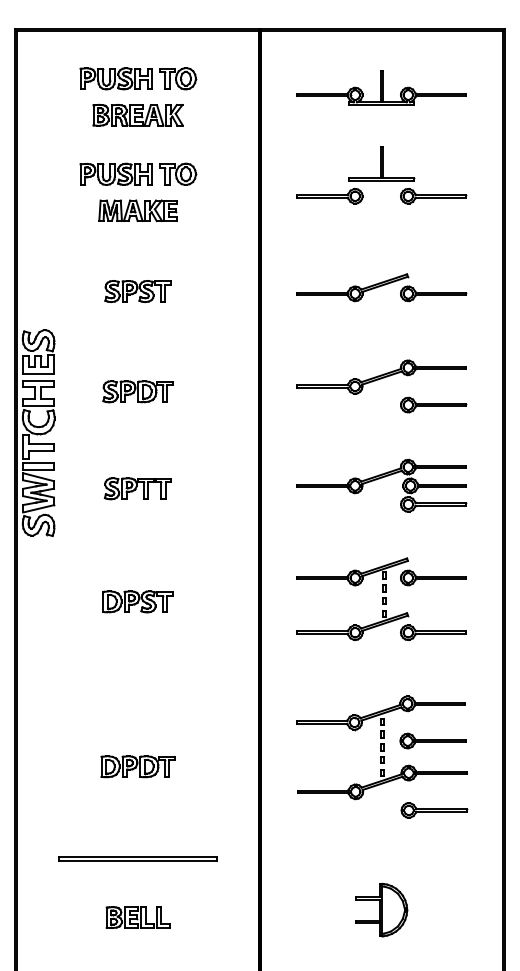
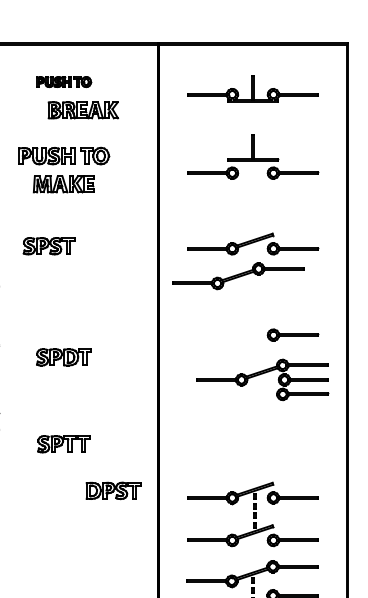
part: (138, 78) -> (64, 81), size x0.6
part: (137, 114) -> (82, 109), moved
part: (137, 291) -> (48, 246), moved
part: (381, 376) -> (237, 275), moved
part: (137, 391) -> (63, 357), moved
part: (379, 479) -> (260, 375), moved
part: (137, 488) -> (63, 444), moved
part: (381, 598) -> (252, 513), moved
part: (137, 601) -> (113, 490), moved

